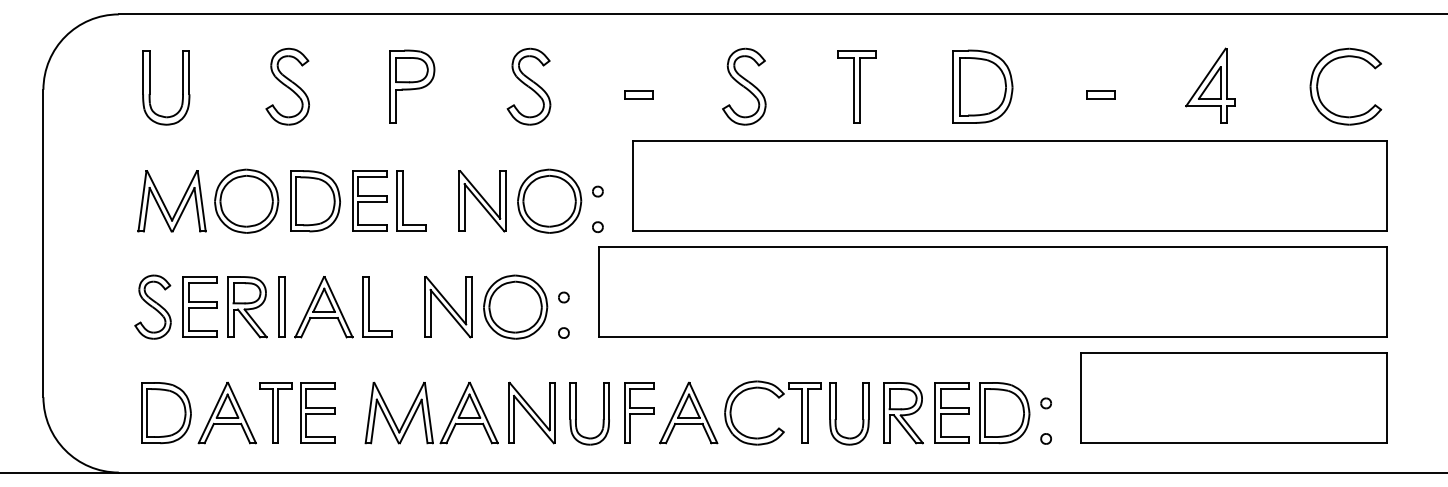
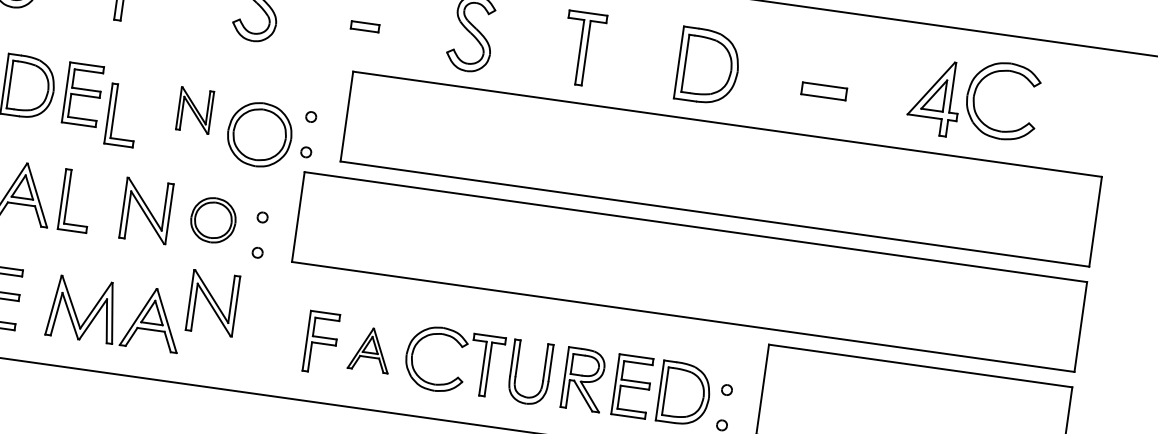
part: (1318, 84) -> (975, 94), moved
part: (1100, 94) -> (824, 90), size x1.6
part: (403, 200) -> (114, 113), moved
part: (549, 200) -> (259, 133), moved
part: (482, 201) -> (195, 110), size x0.7
part: (515, 306) -> (213, 219), size x0.7
part: (531, 412) -> (212, 302), moved
part: (688, 412) -> (370, 349), size x0.7
part: (576, 413) -> (258, 334), removed

